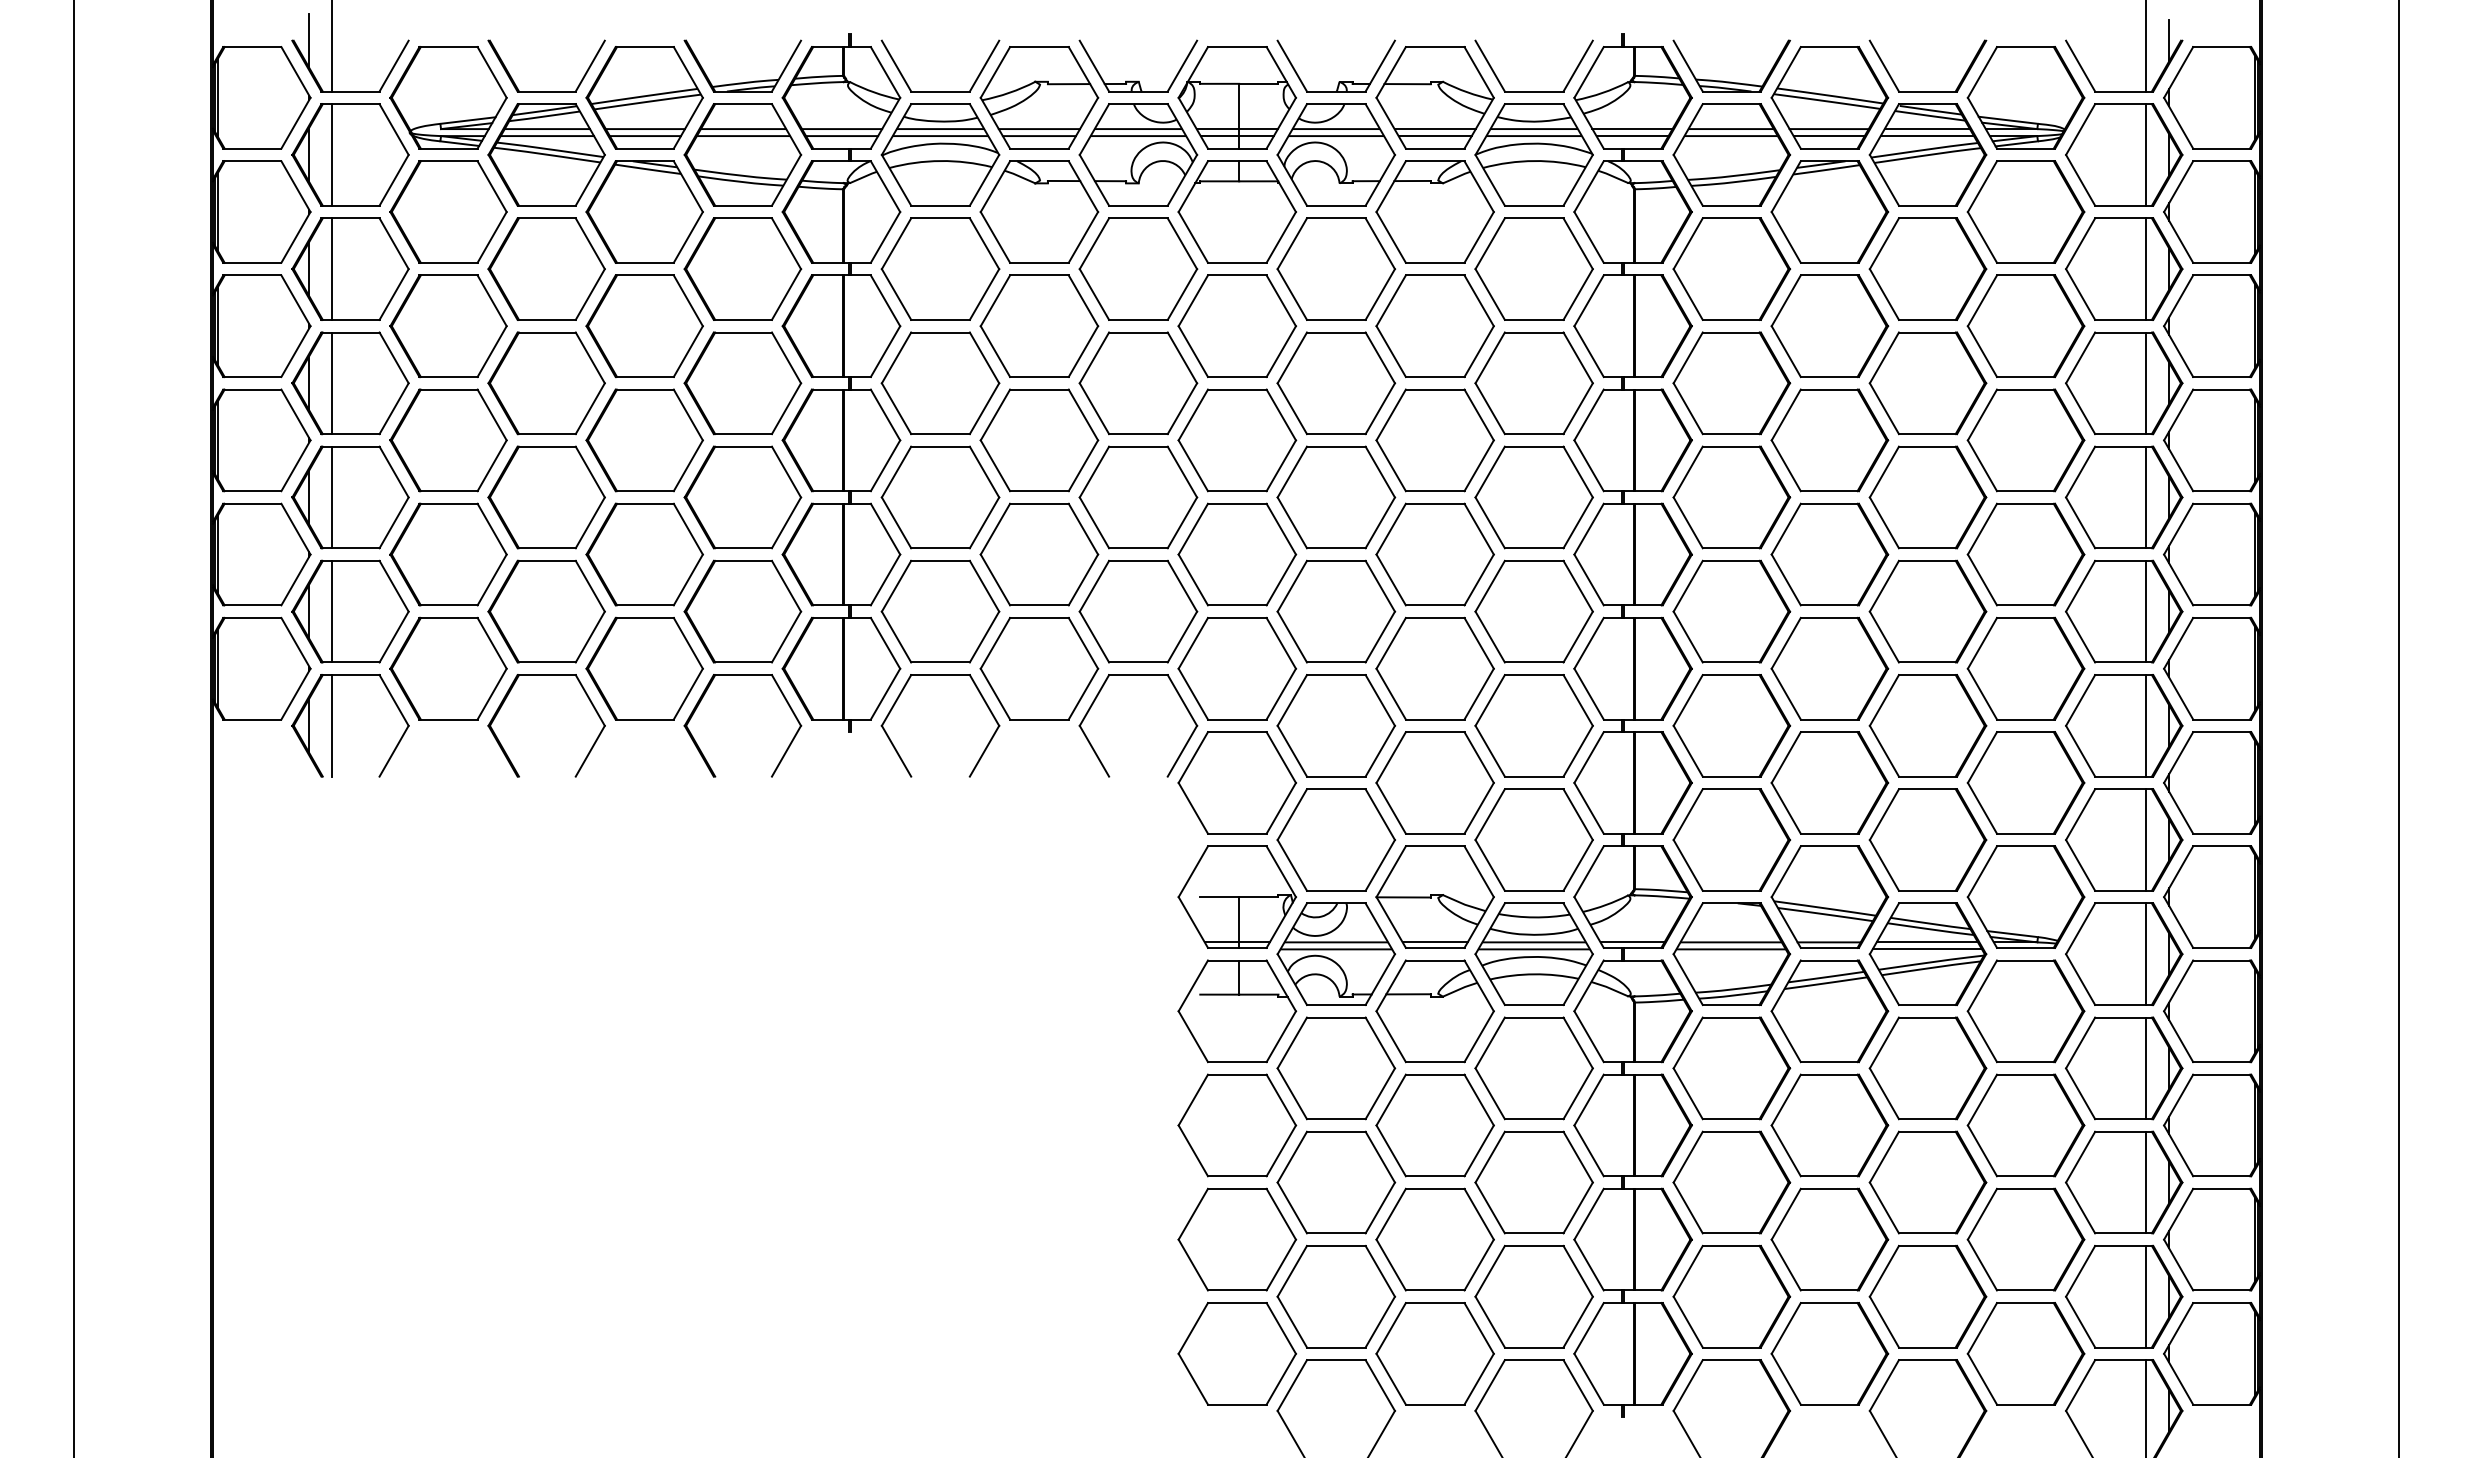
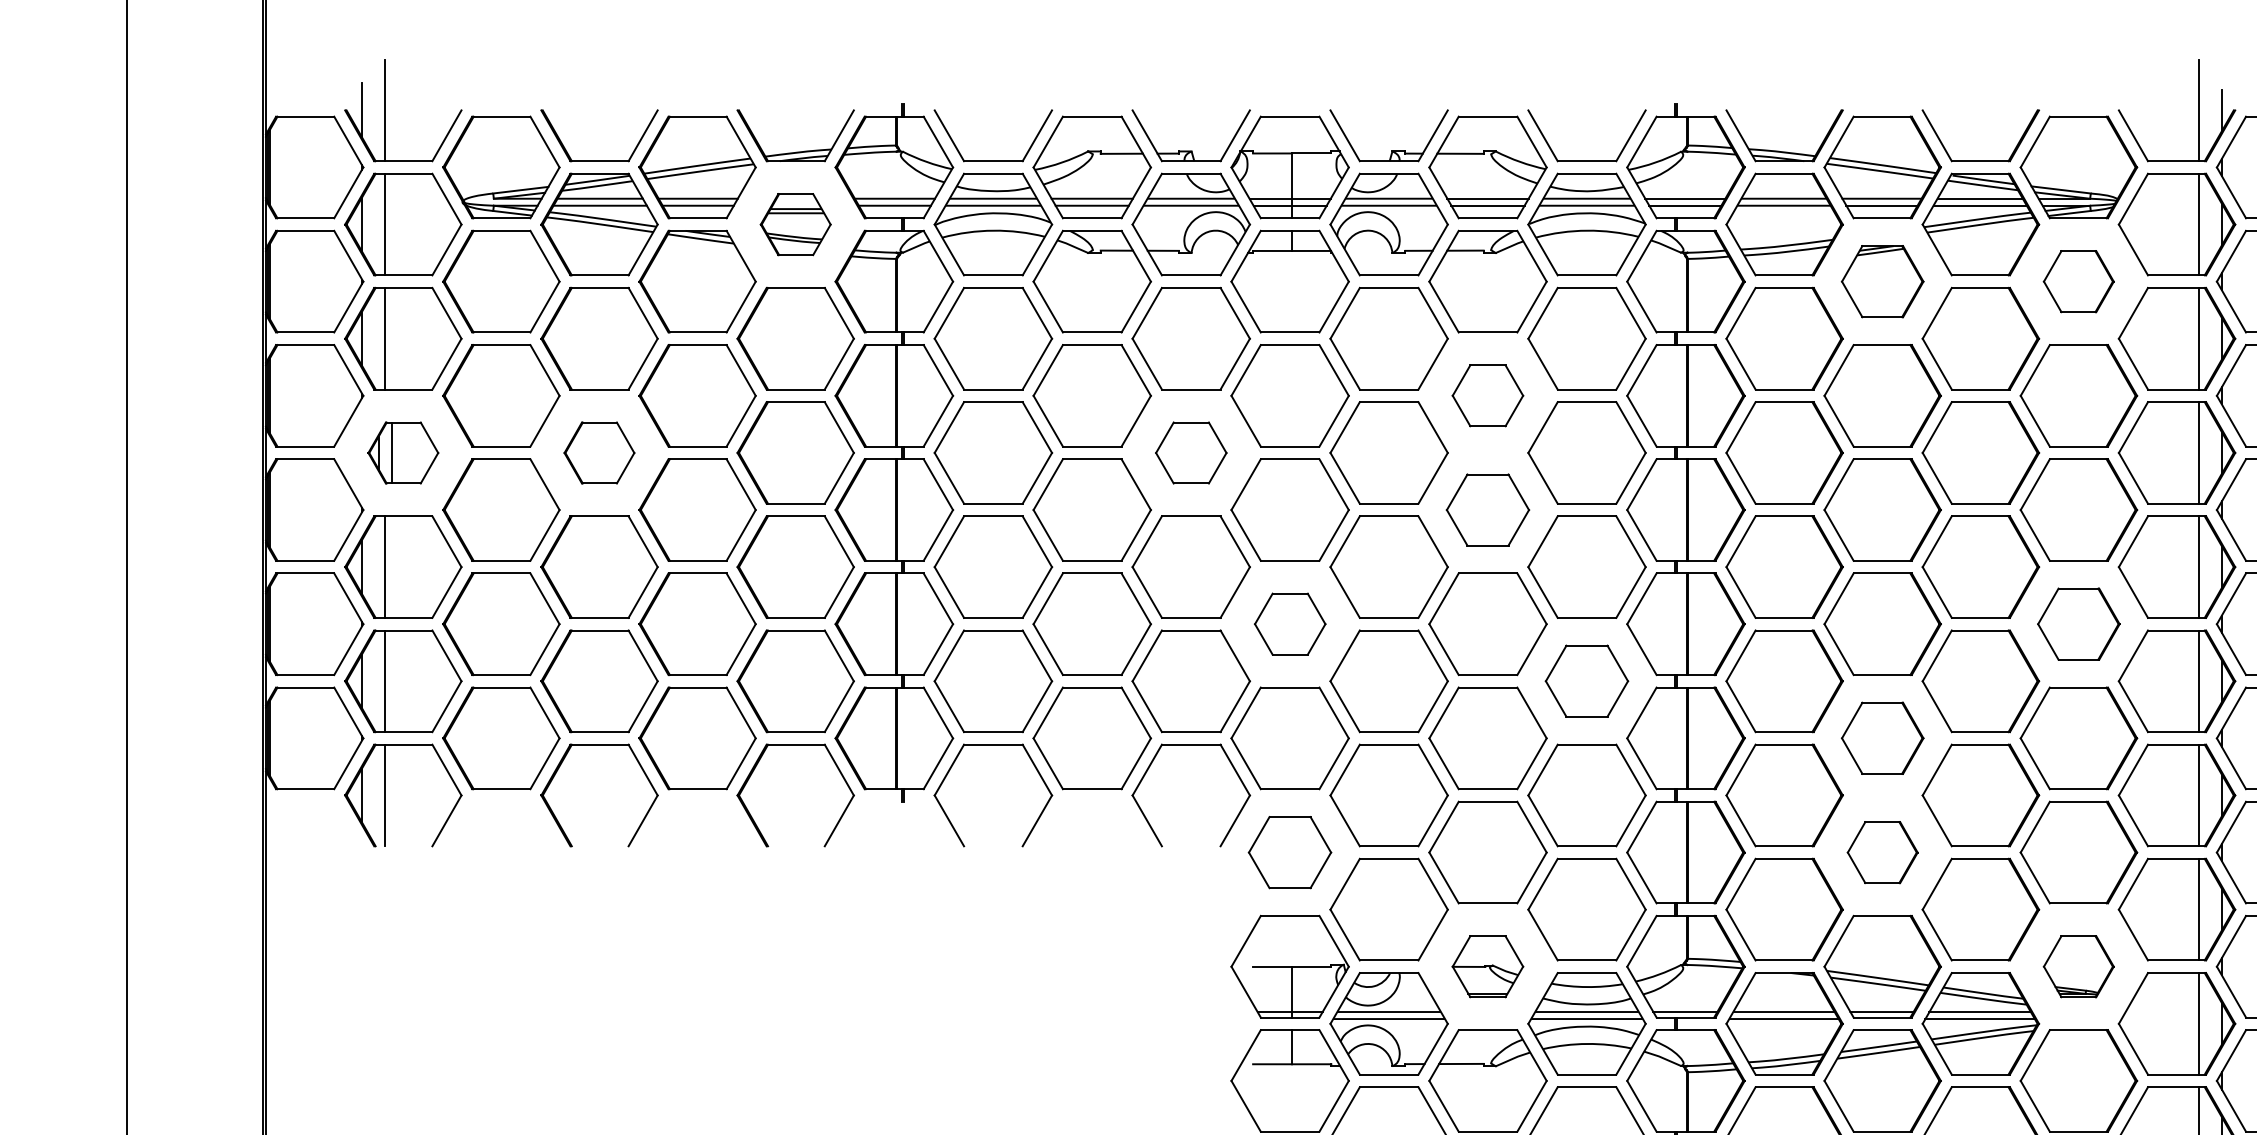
part: (742, 154) -> (795, 224), size x0.6
part: (1829, 211) -> (1882, 281), size x0.7
part: (2025, 211) -> (2078, 281), size x0.6
part: (1434, 325) -> (1487, 395), size x0.6
part: (350, 383) -> (403, 453), size x0.6
part: (546, 383) -> (599, 453), size x0.6
part: (1138, 383) -> (1191, 453), size x0.6
part: (1434, 440) -> (1487, 510), size x0.7
part: (1237, 554) -> (1290, 624), size x0.6
part: (2025, 554) -> (2078, 624), size x0.7
part: (1533, 611) -> (1586, 681), size x0.7
part: (1829, 668) -> (1882, 738), size x0.7
part: (1236, 782) -> (1289, 852), size x0.7
part: (1829, 782) -> (1882, 852), size x0.6
part: (1434, 896) -> (1487, 966), size x0.6
part: (2025, 896) -> (2078, 966), size x0.6

